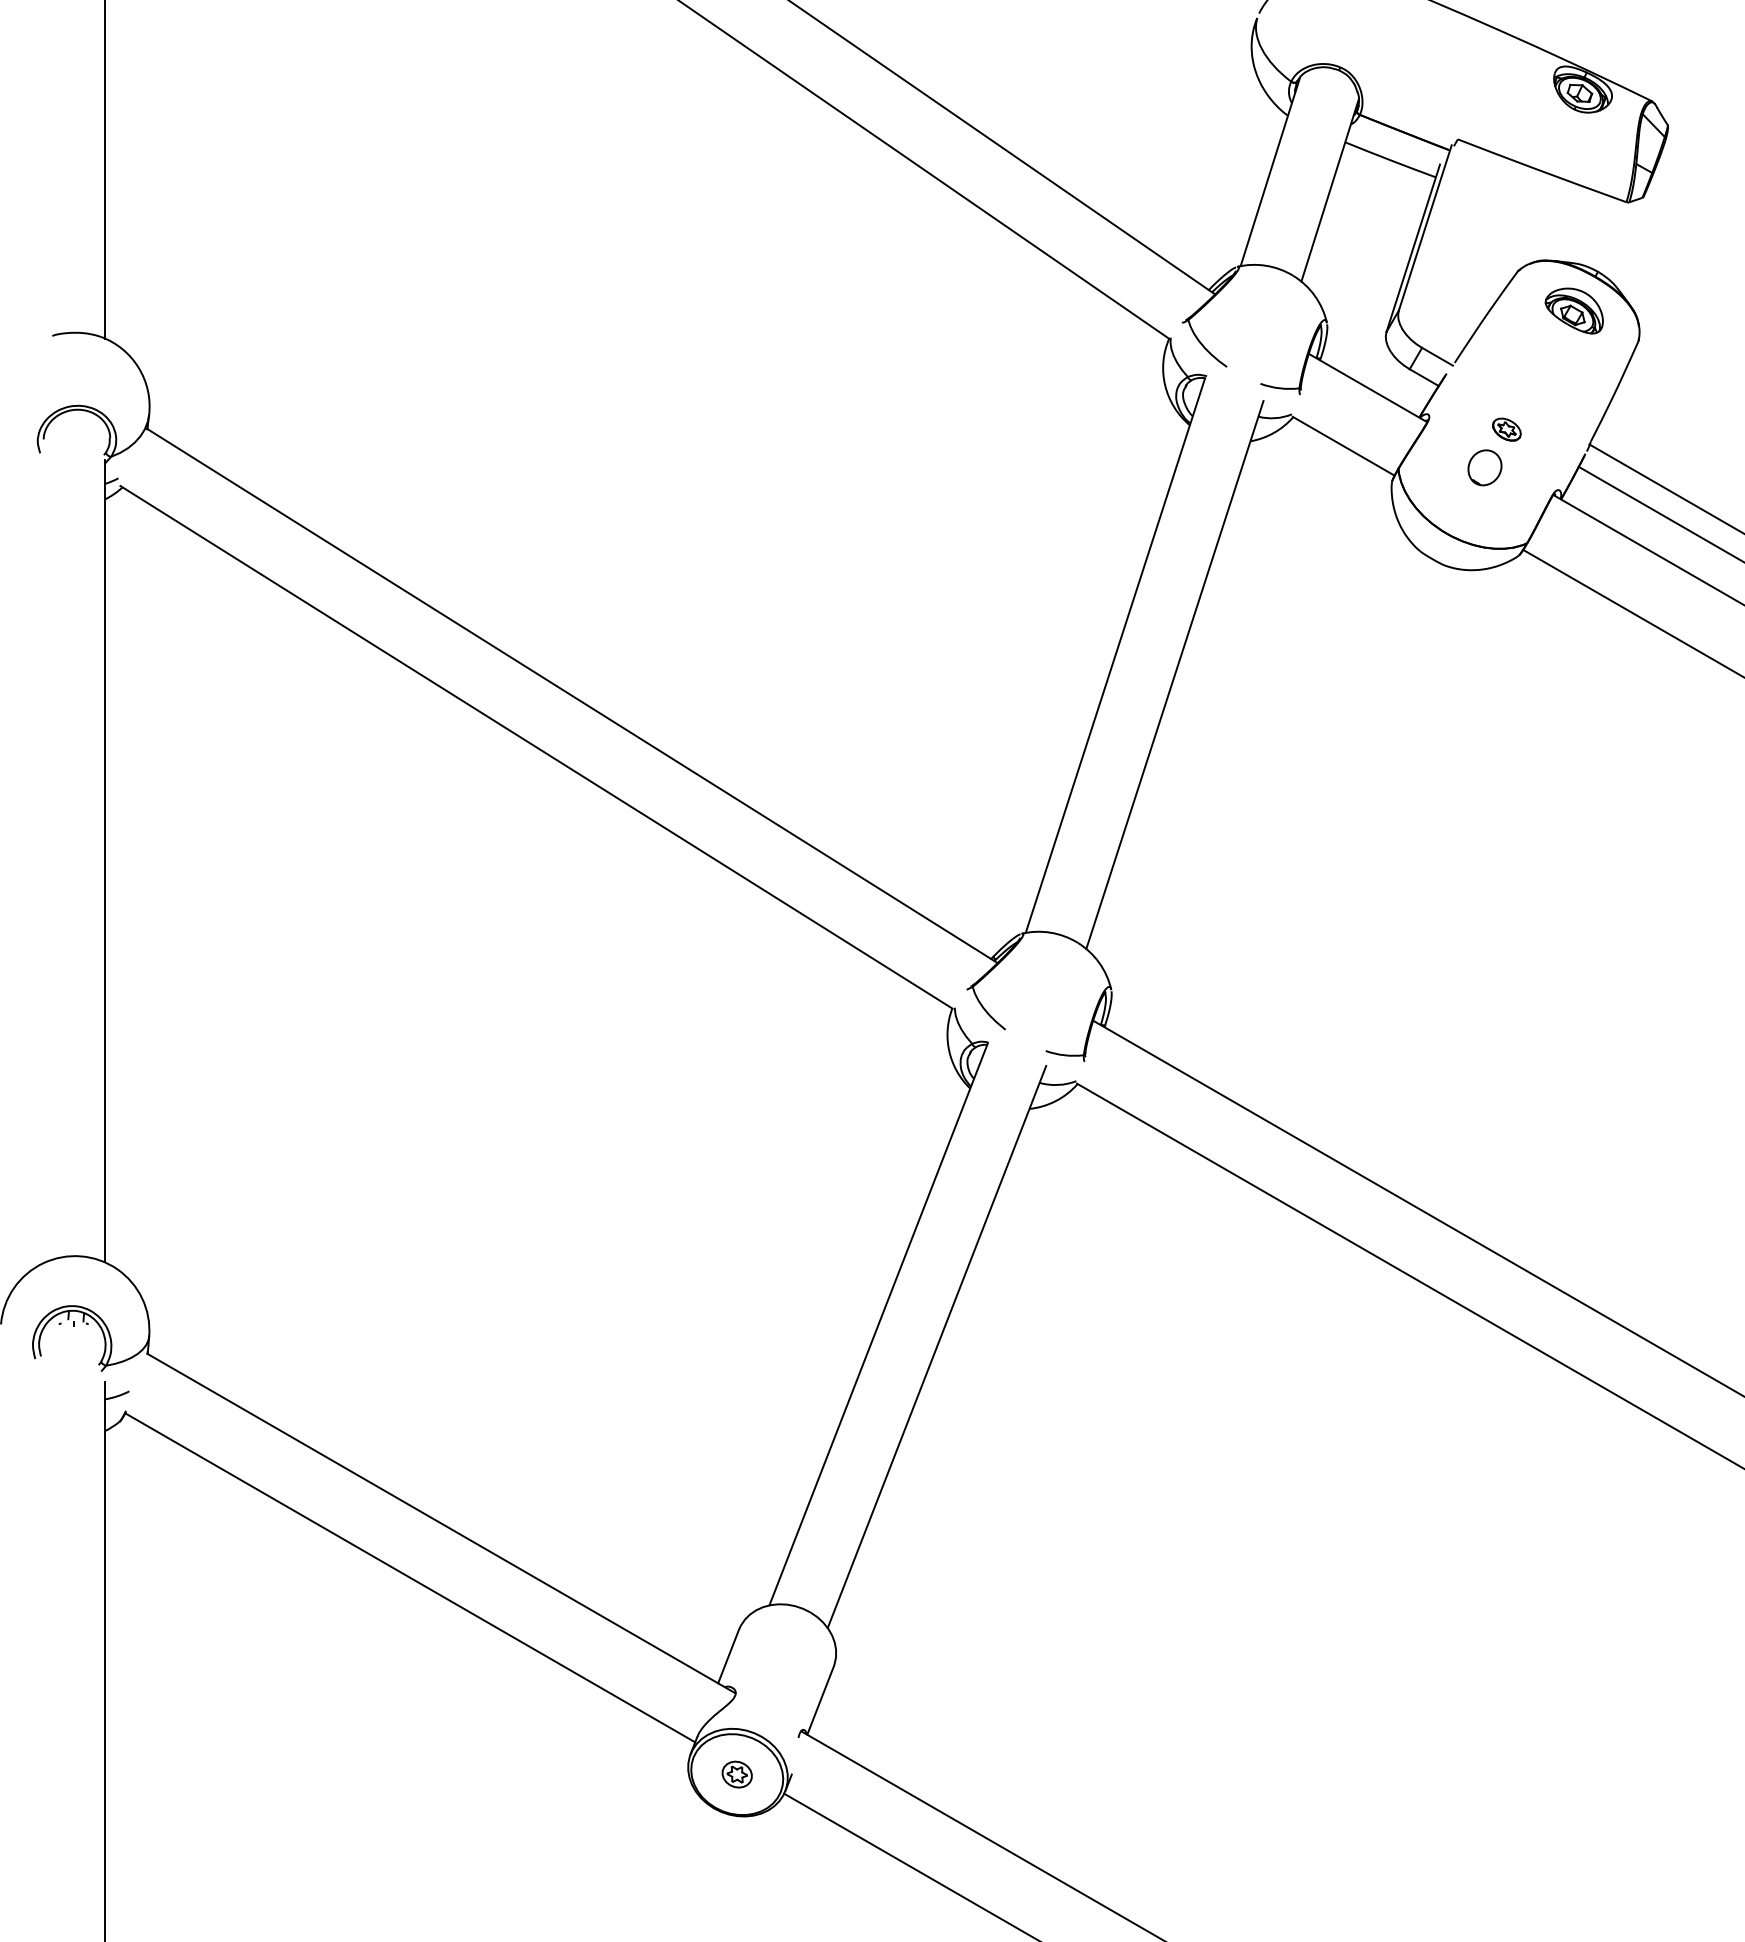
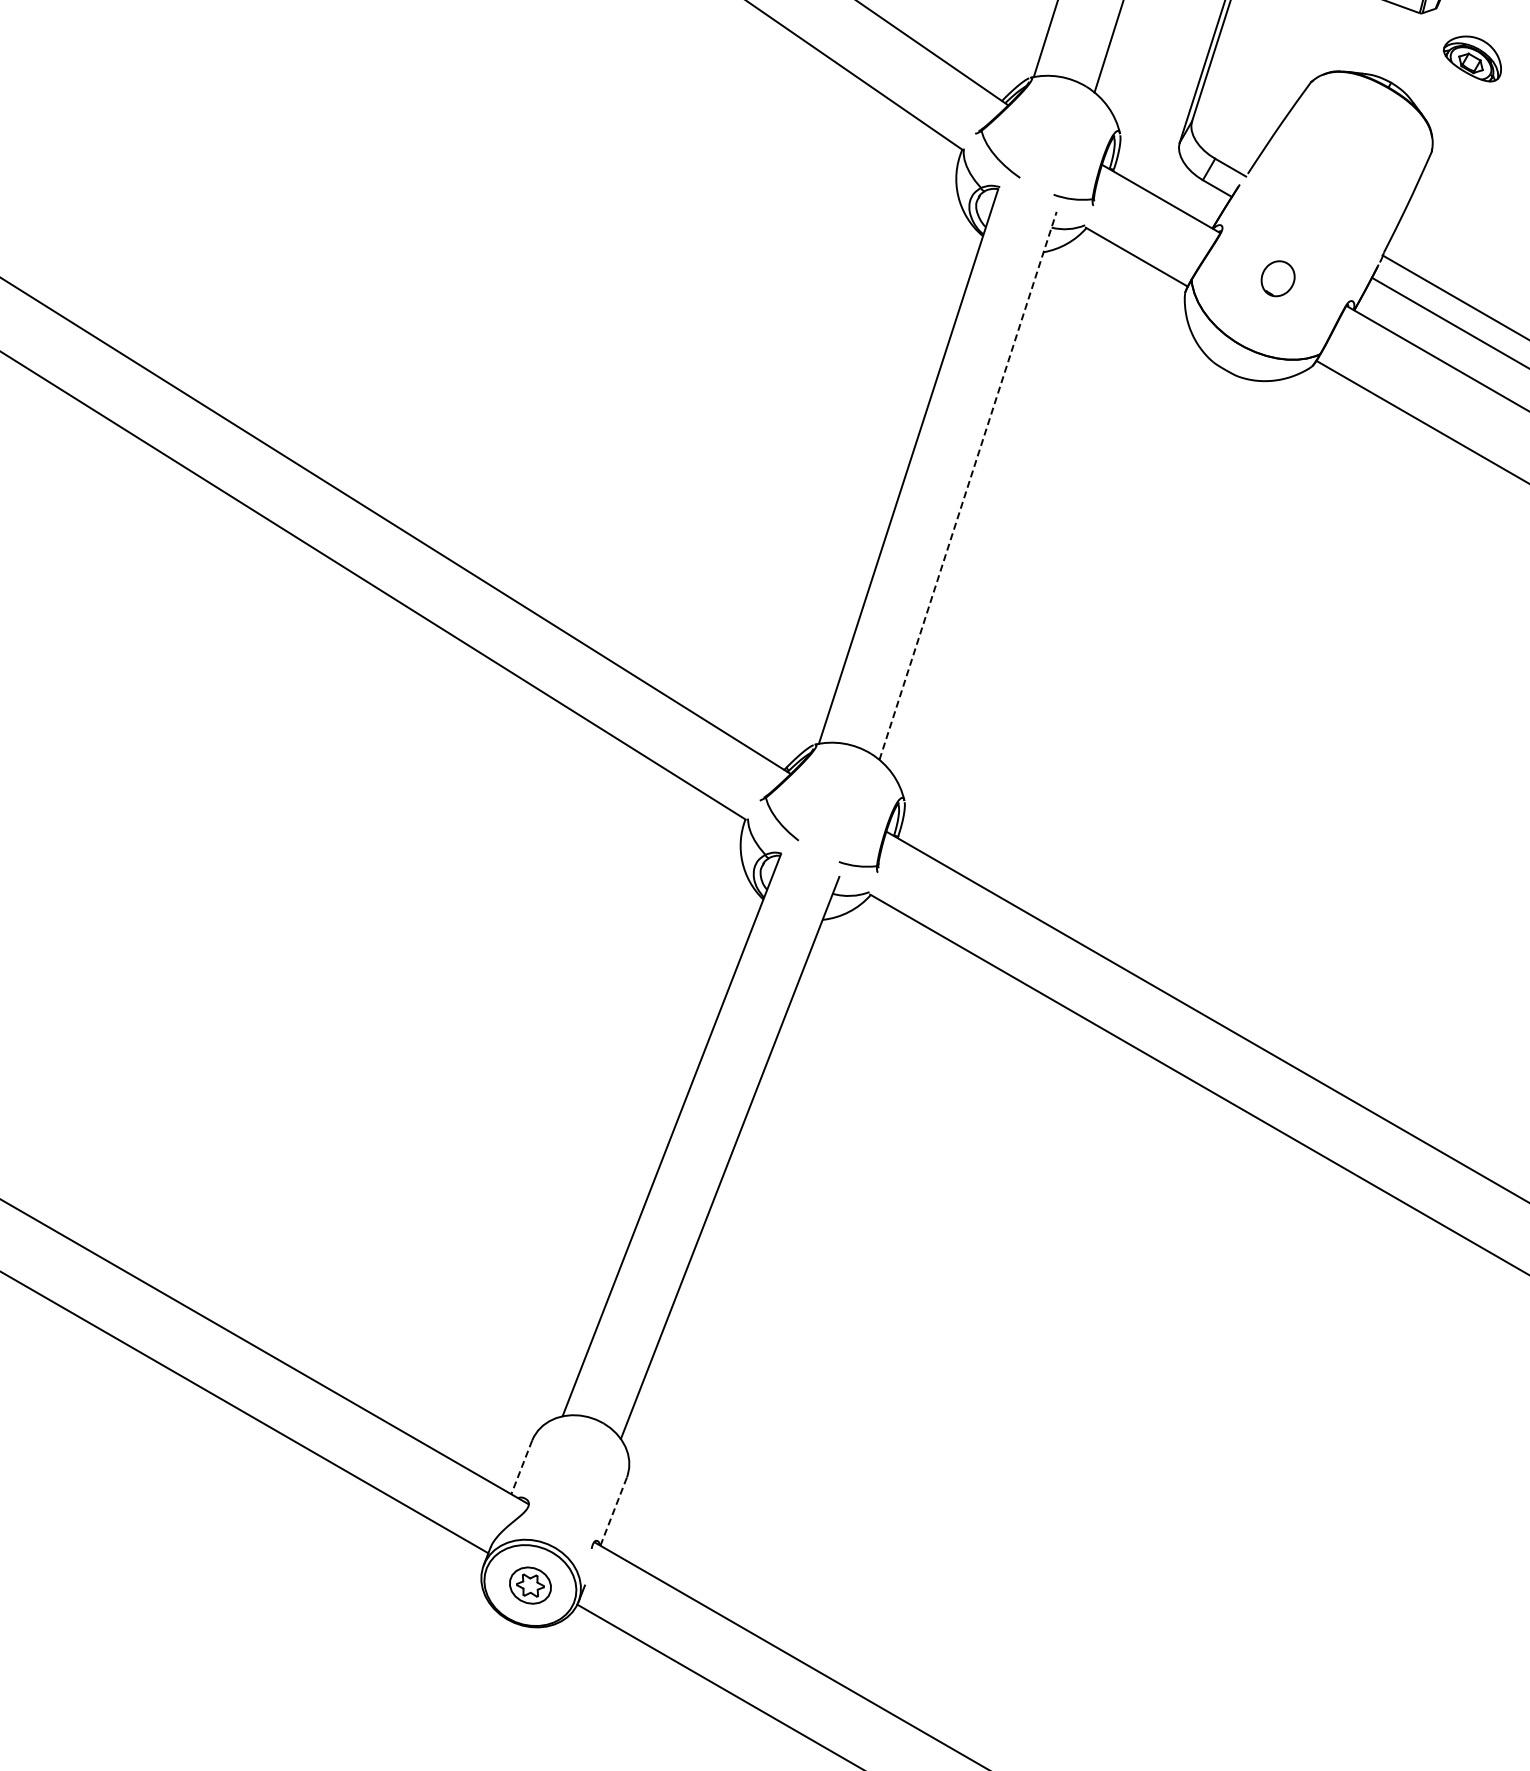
part: (1573, 310) -> (1471, 58), moved
part: (1506, 429) -> (1299, 240), removed
line: (1174, 674) -> (967, 485), solid -> dashed
line: (728, 1656) -> (521, 1467), solid -> dashed
line: (820, 1700) -> (613, 1511), solid -> dashed
part: (736, 1774) -> (529, 1585), size x1.4

